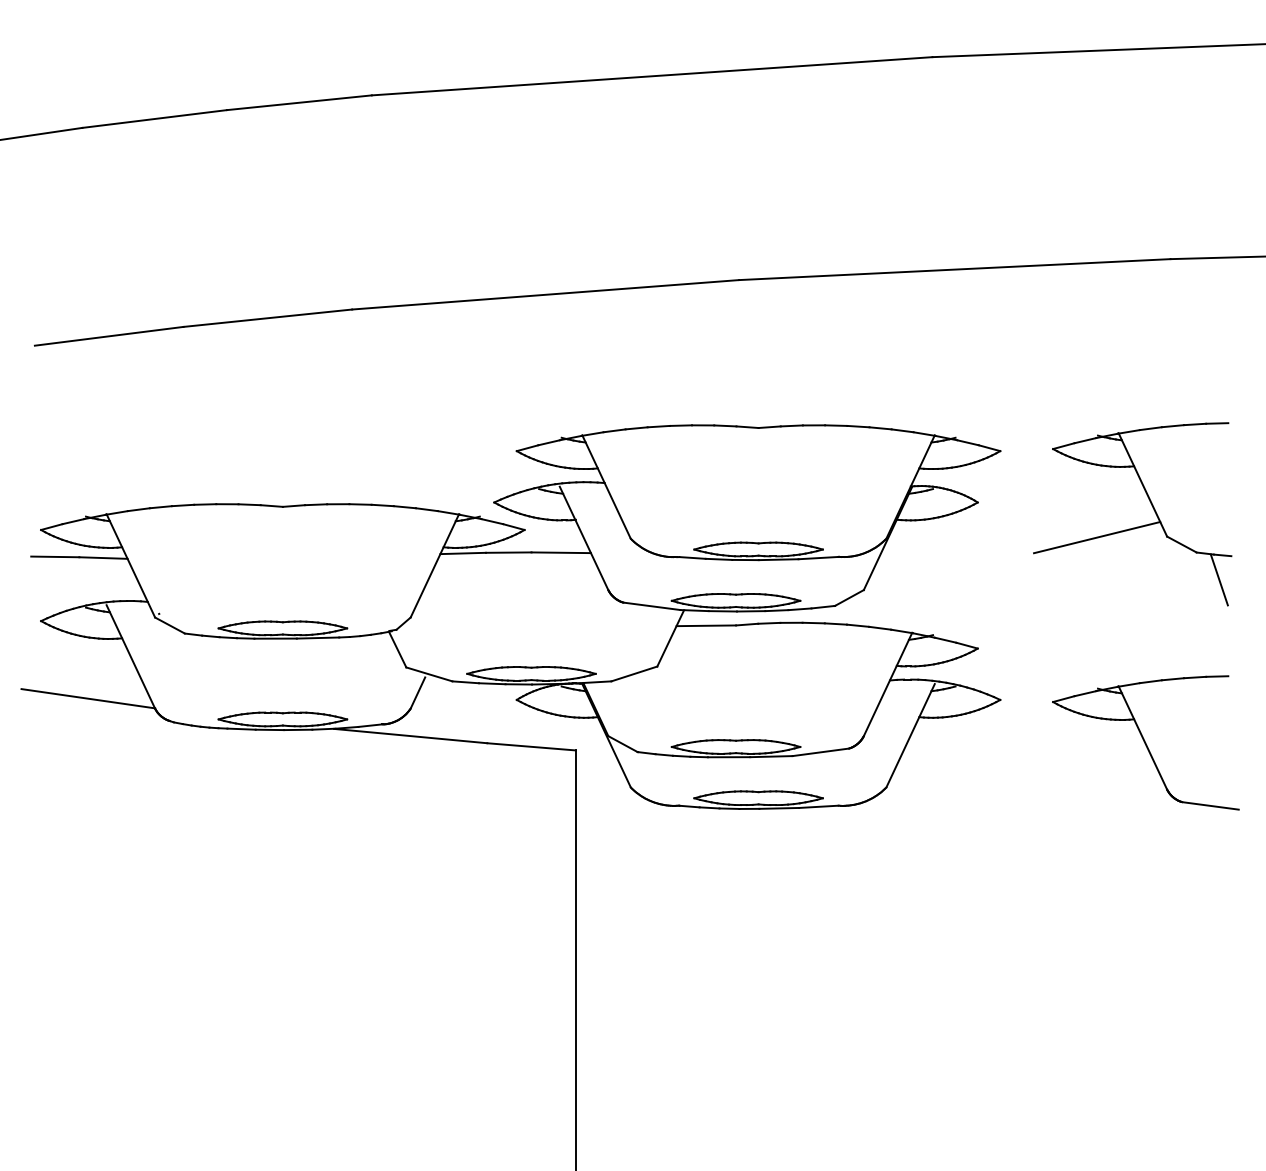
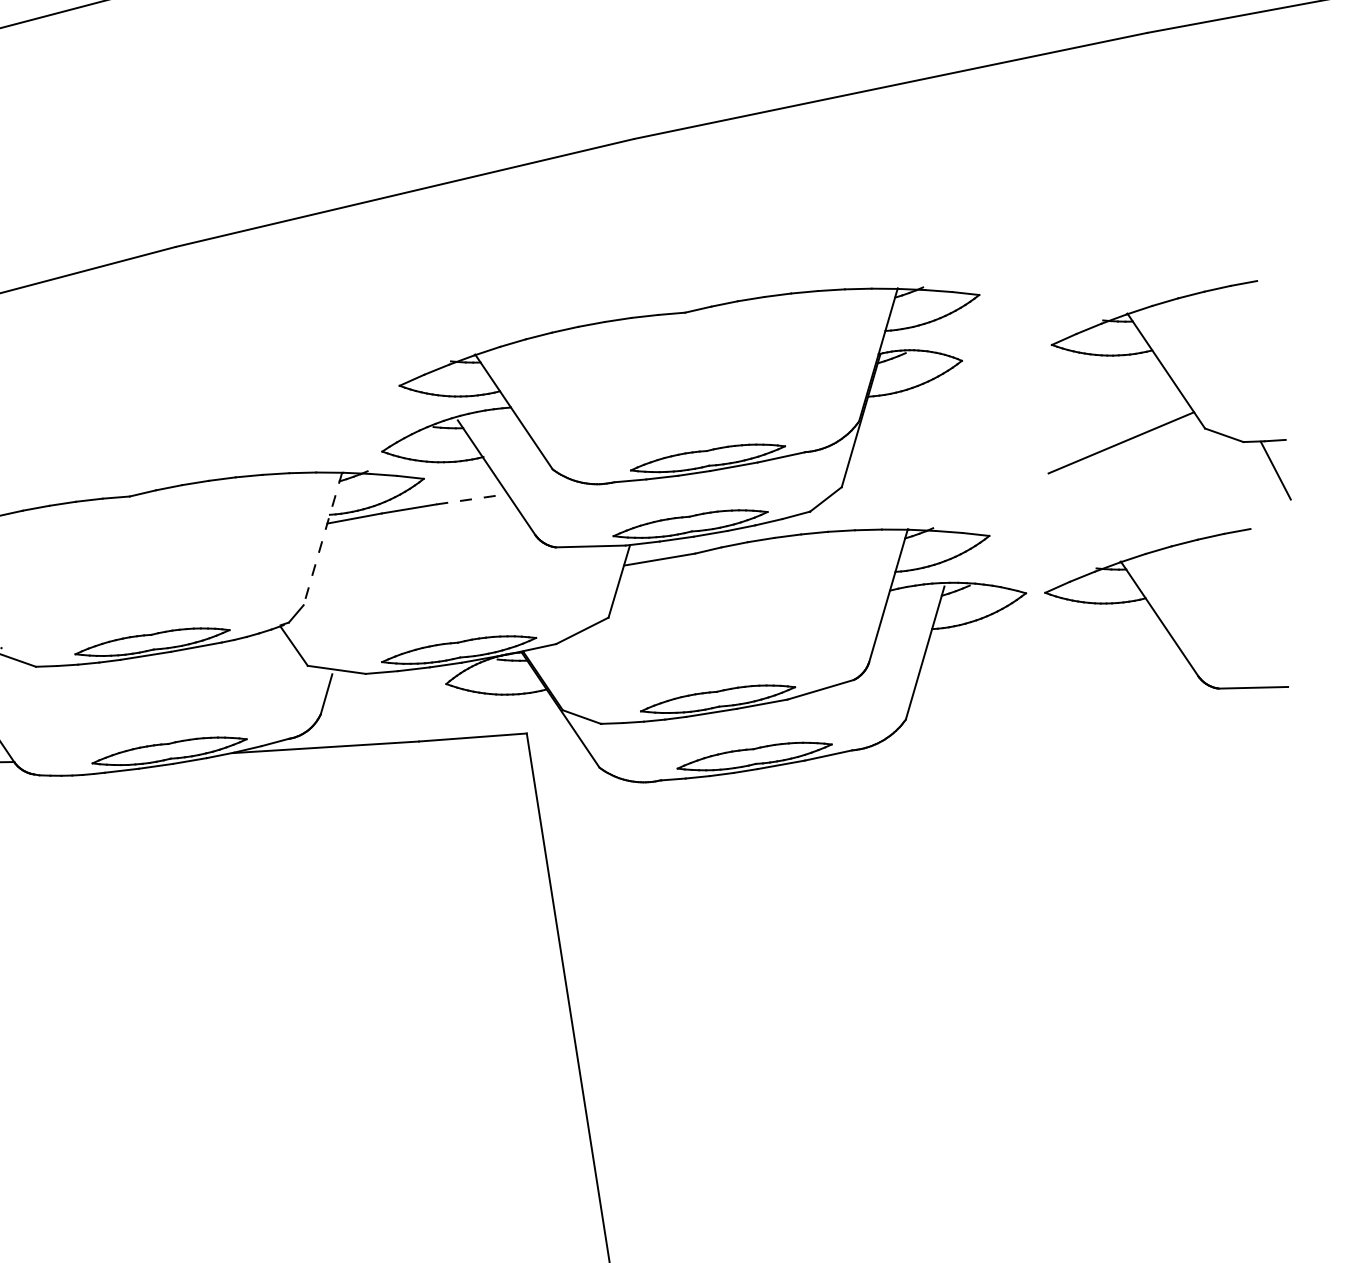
part: (1137, 526) -> (1167, 421), moved
line: (561, 552) -> (472, 498), solid -> dashed
line: (434, 566) -> (322, 539), solid -> dashed
part: (1145, 742) -> (1163, 624), moved

